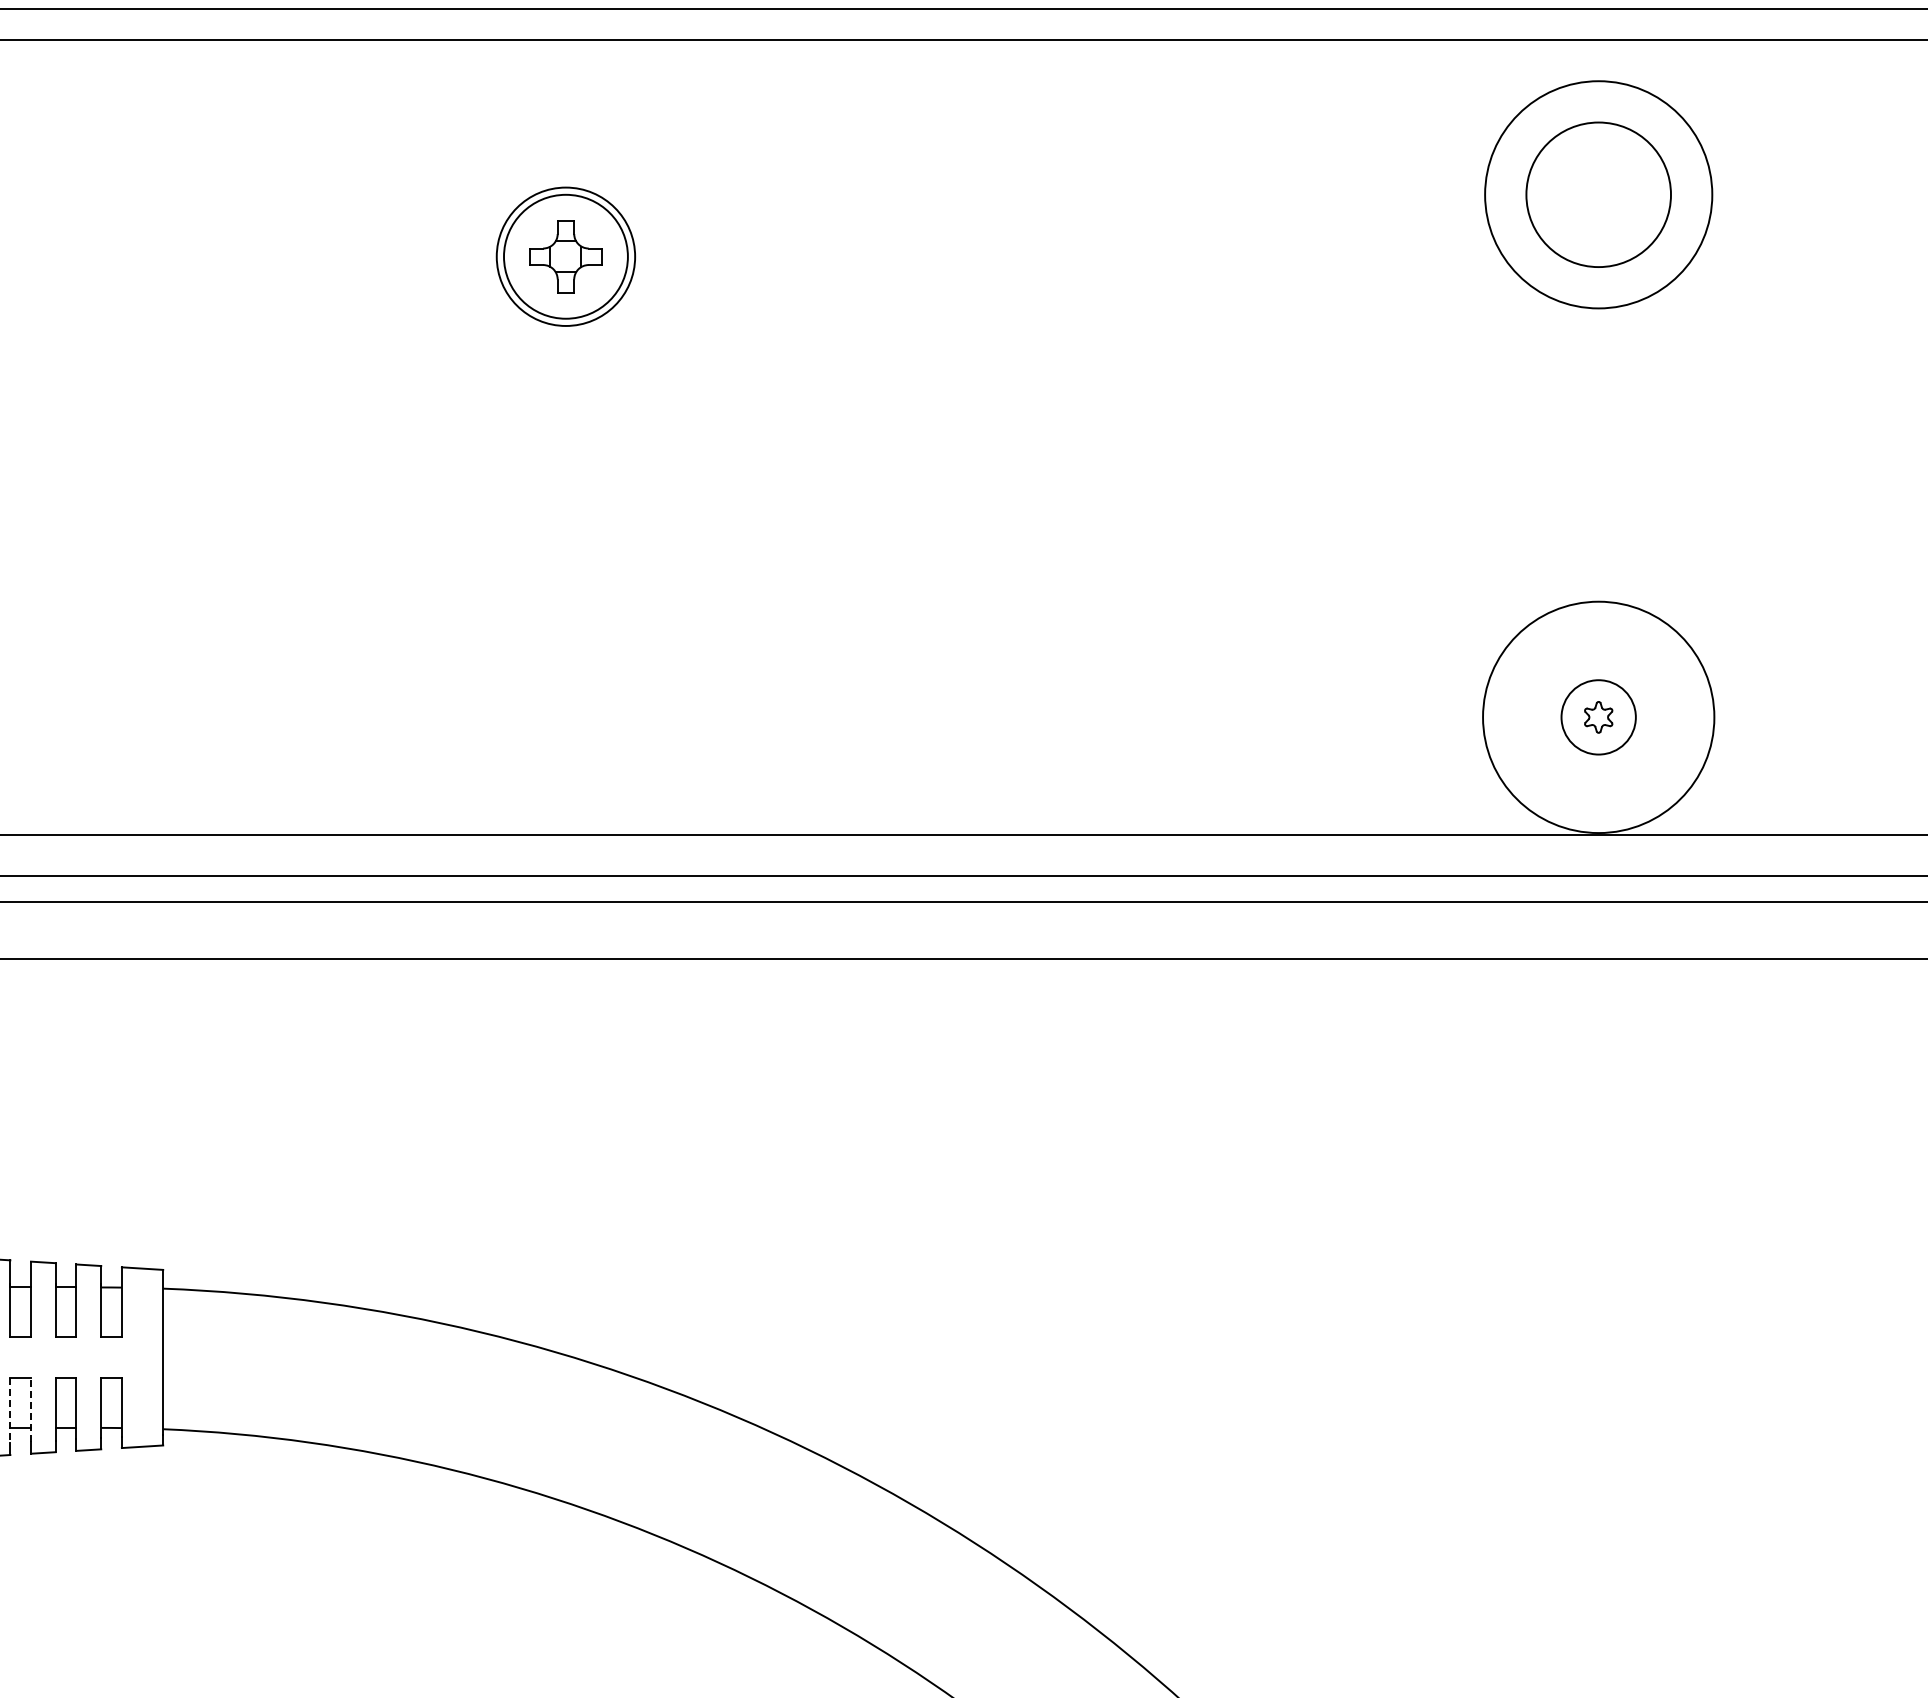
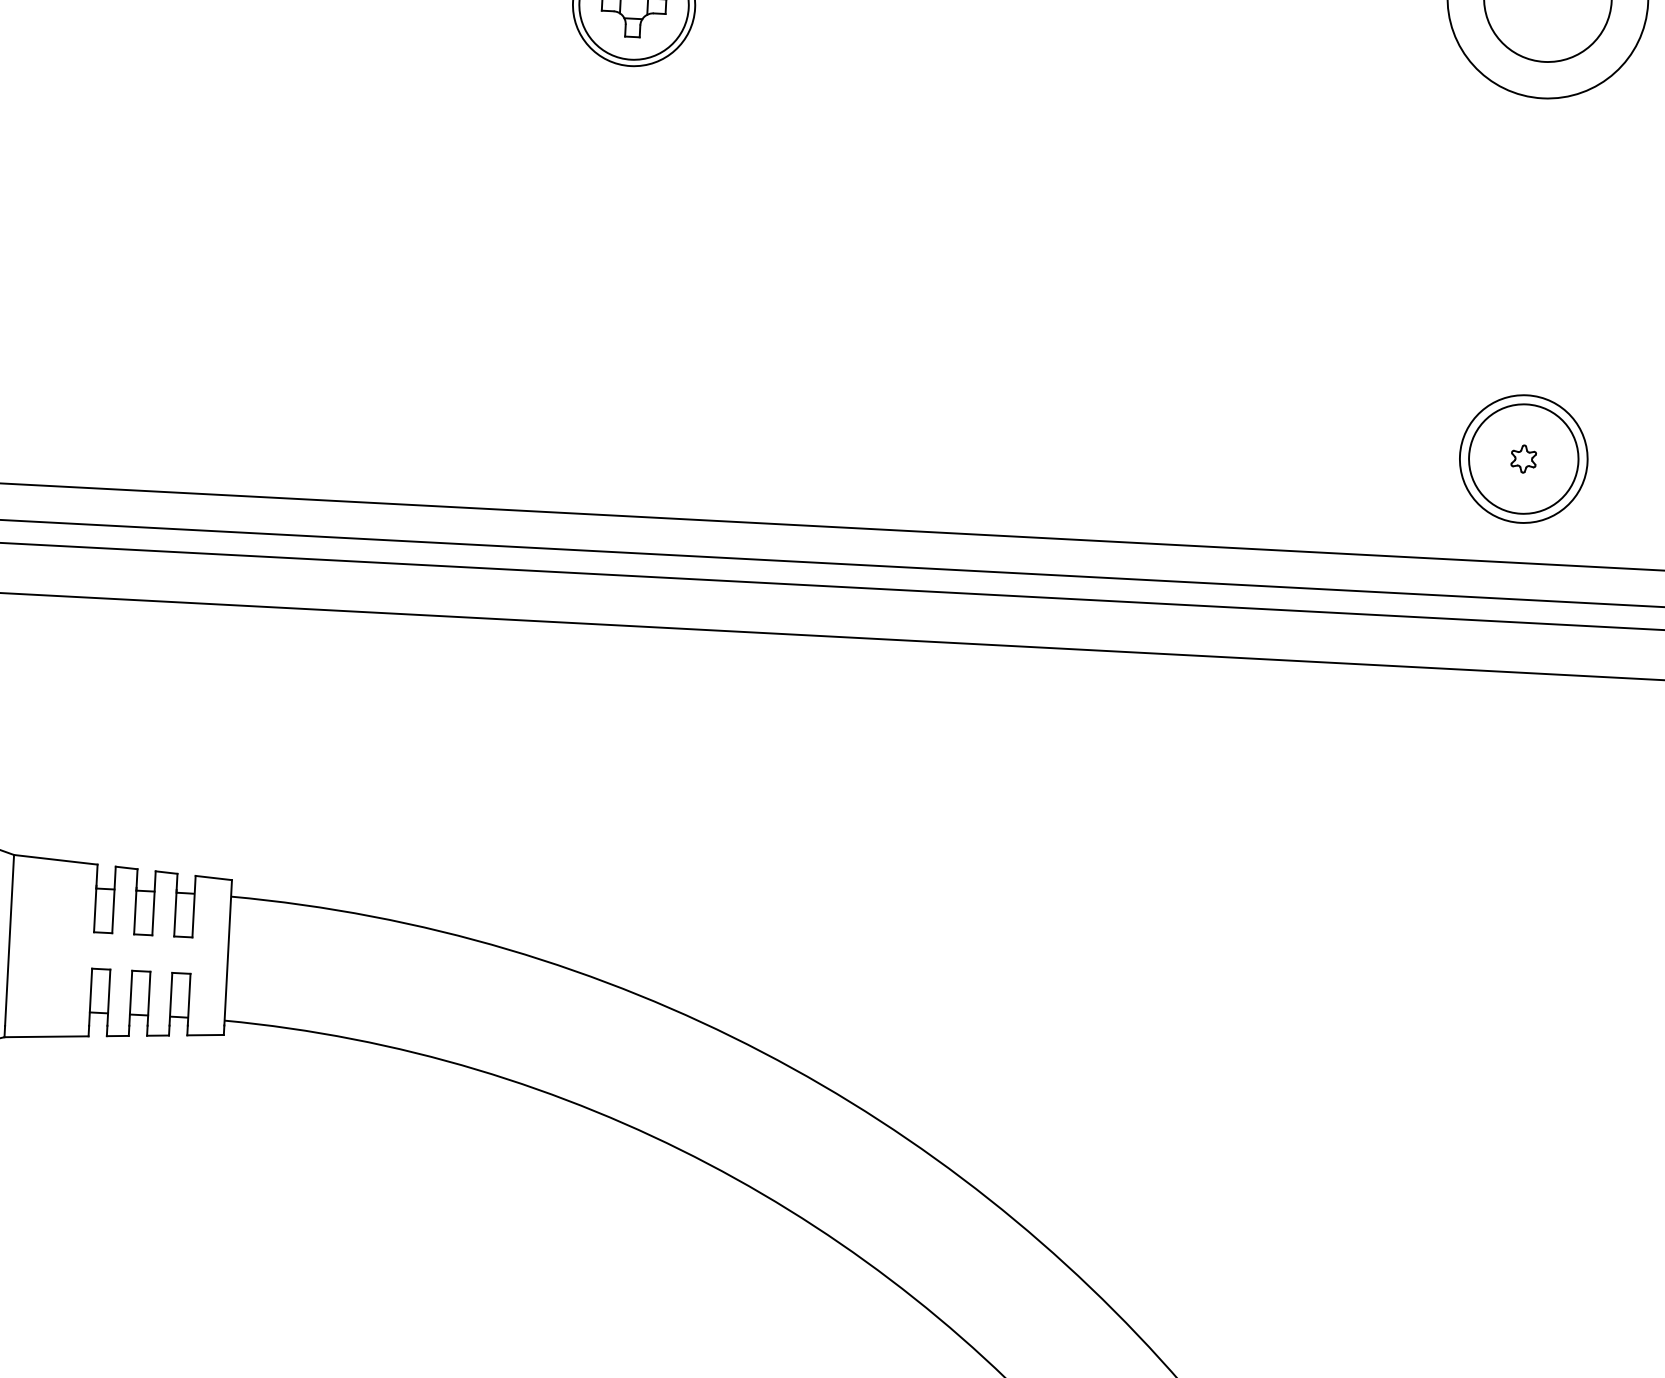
circle: (1598, 717) -> (1523, 459), size x0.62
circle: (1598, 717) -> (1523, 459), size x1.67
line: (31, 1410) -> (109, 998), dashed -> solid
line: (10, 1411) -> (90, 997), dashed -> solid

